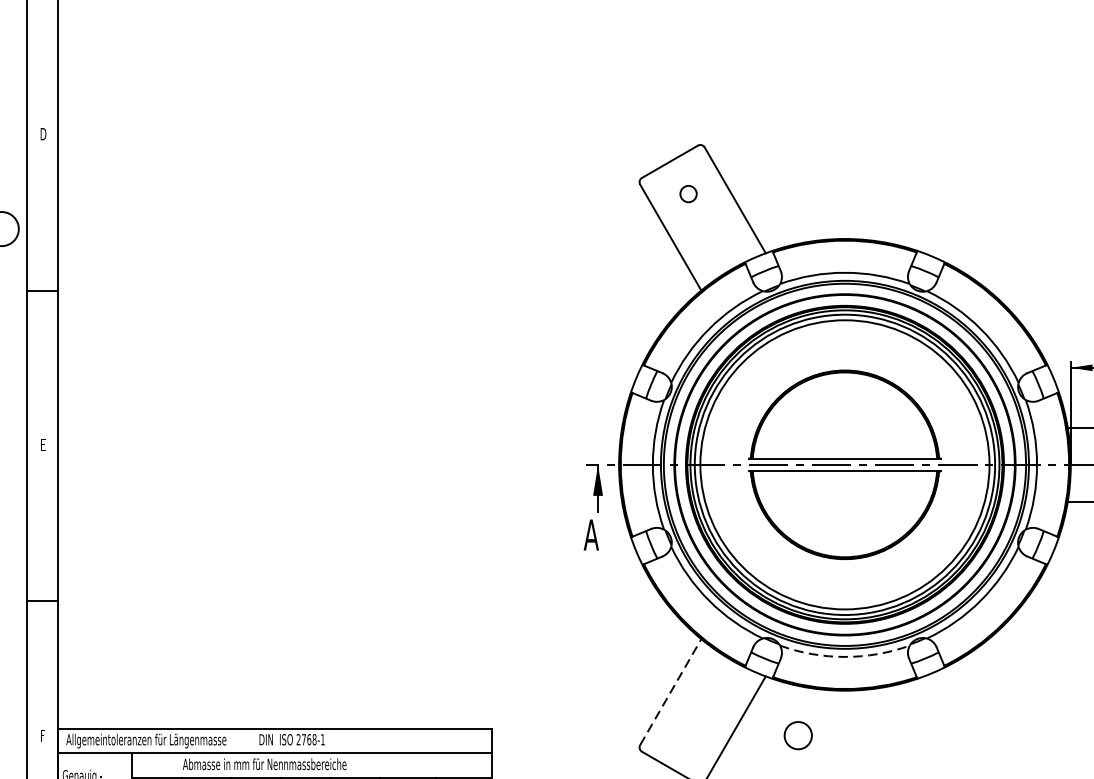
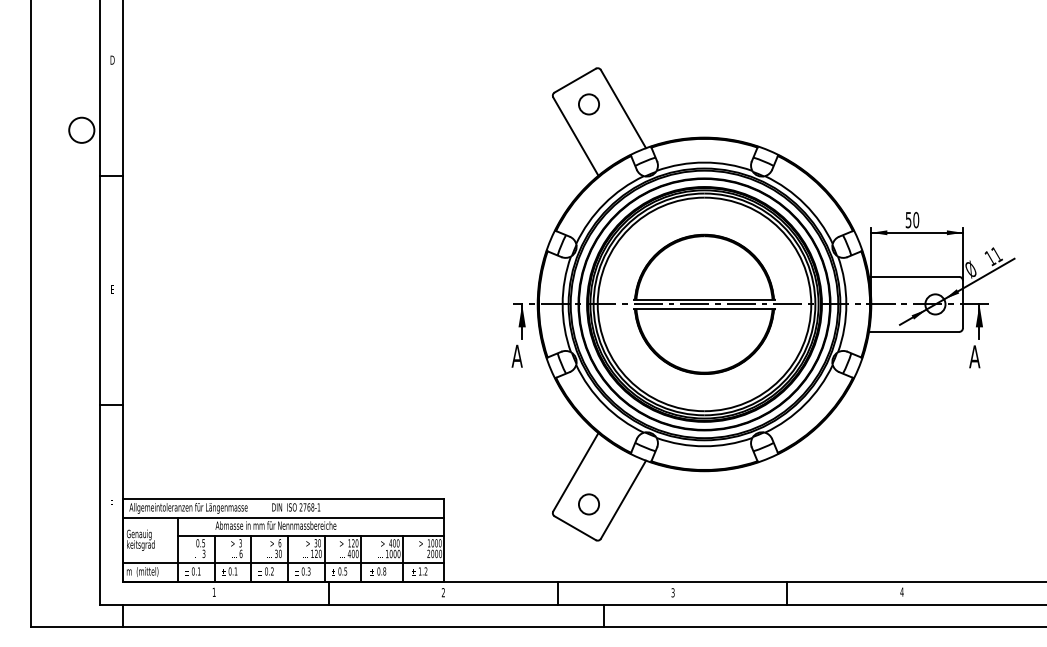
circle: (687, 194) -> (588, 104), size x1.67
arc: (844, 657) -> (704, 446), dashed -> solid
line: (671, 691) -> (576, 471), dashed -> solid
circle: (797, 735) -> (588, 504), moved

